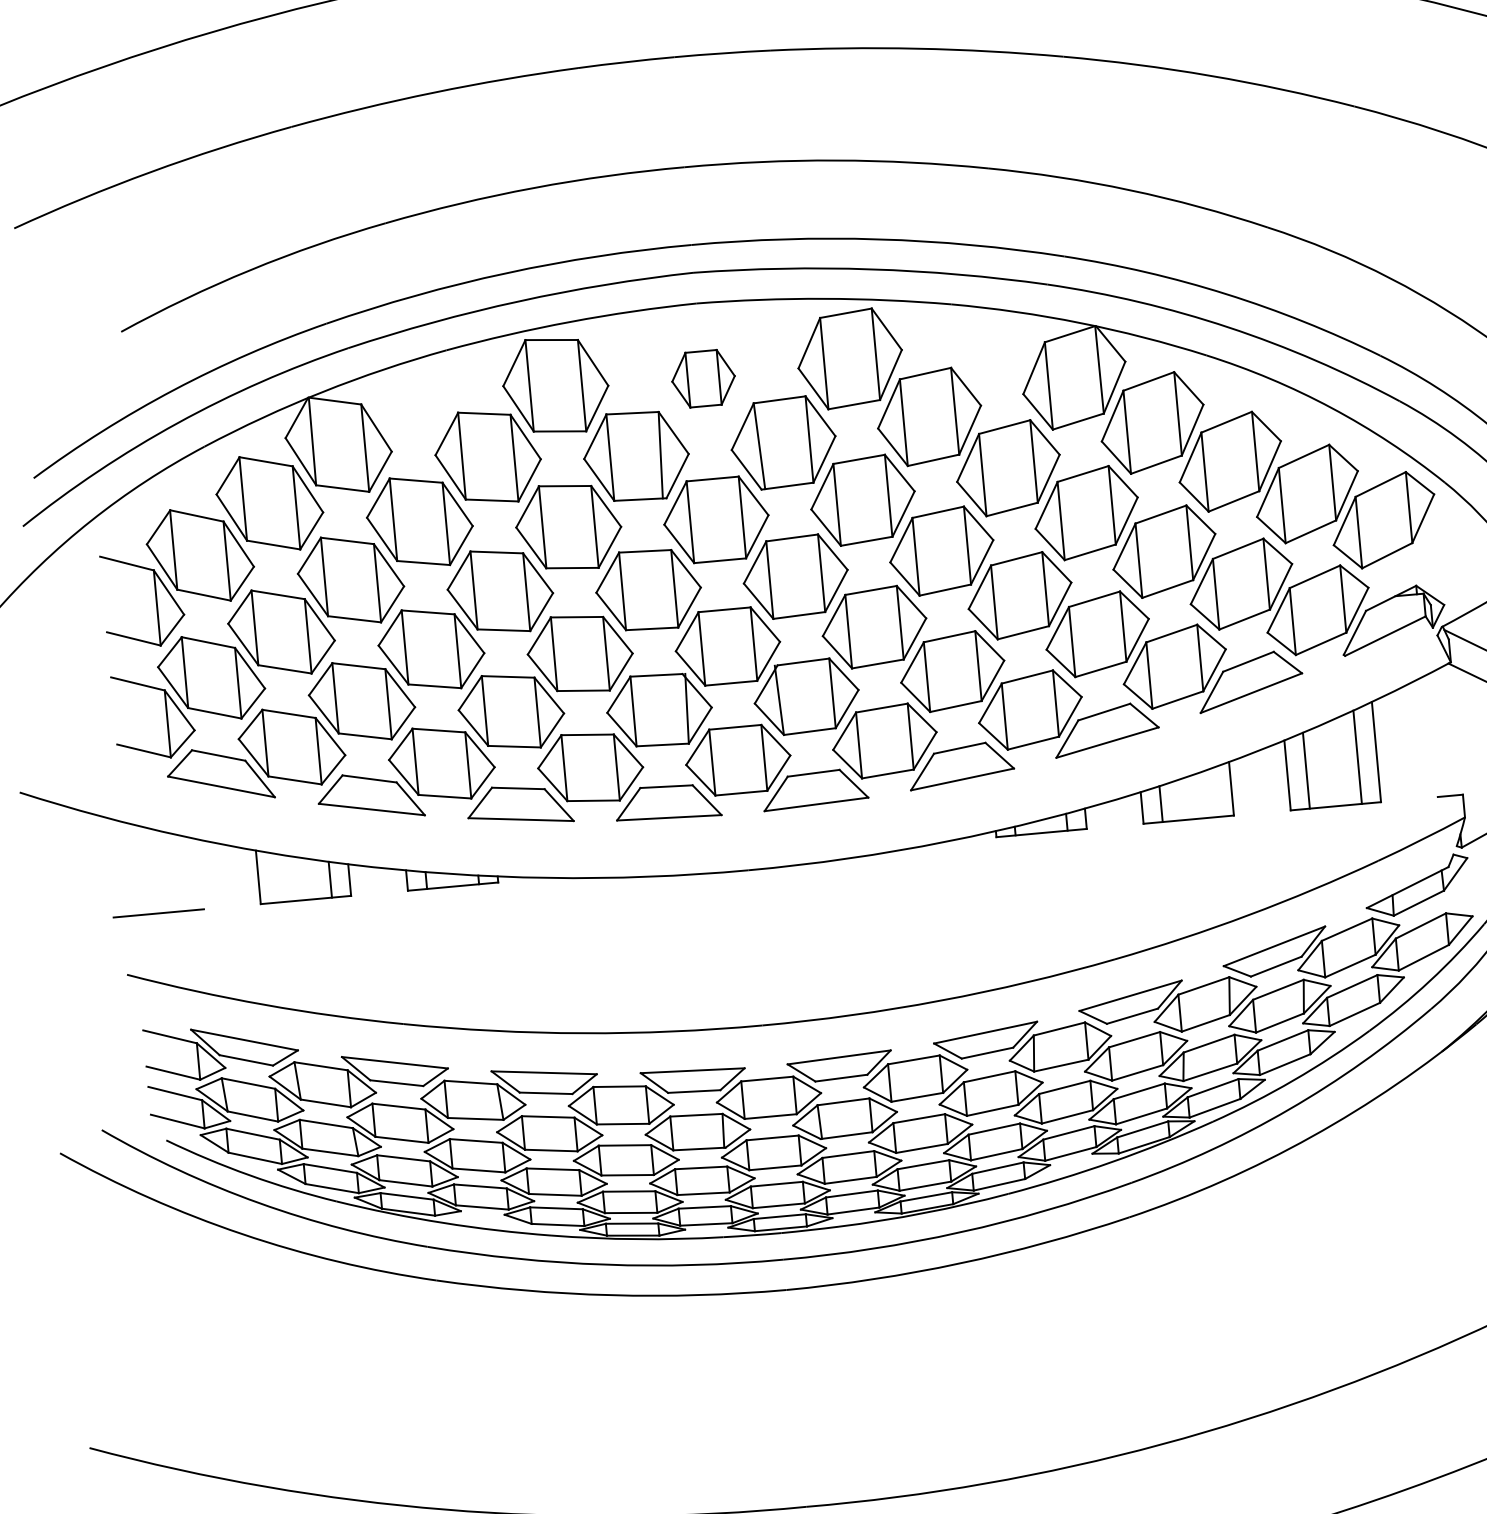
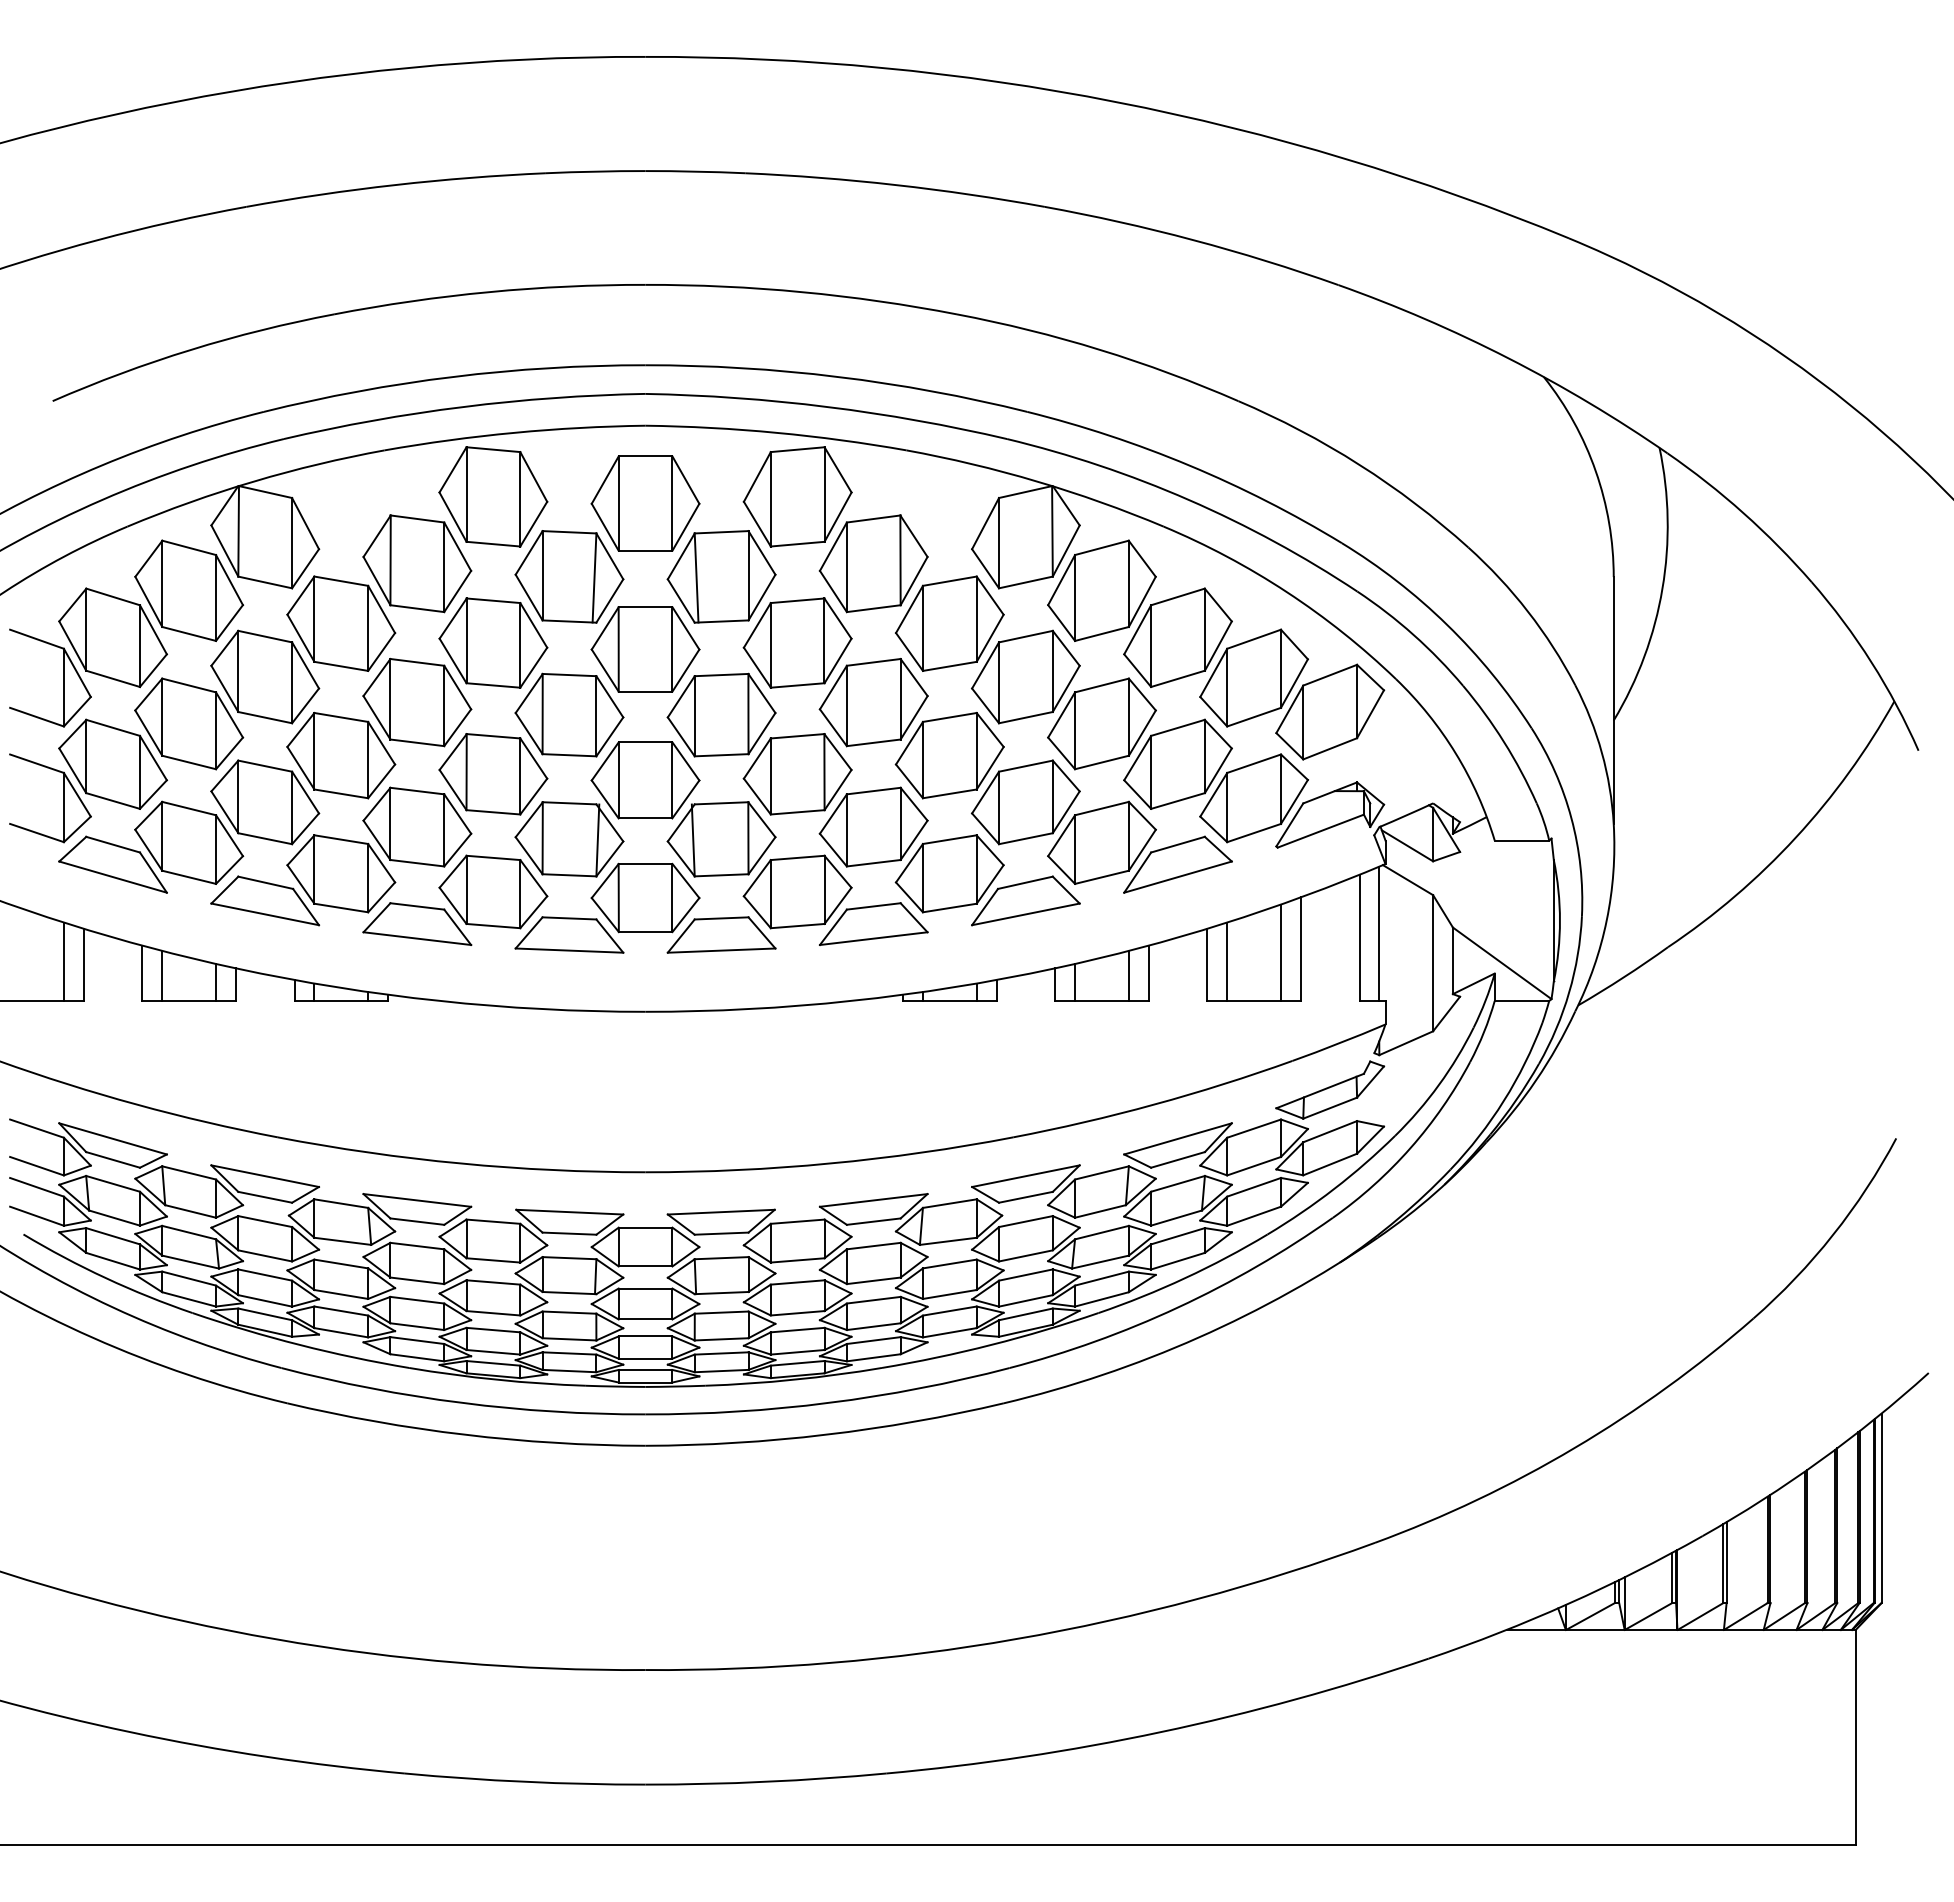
part: (703, 378) -> (645, 503), size x1.67
line: (1451, 729) -> (1379, 933), added
line: (1432, 735) -> (1359, 937), added
line: (1212, 792) -> (1128, 975), added
line: (180, 872) -> (63, 961), added
line: (200, 874) -> (83, 964), added
line: (277, 877) -> (162, 975), added

